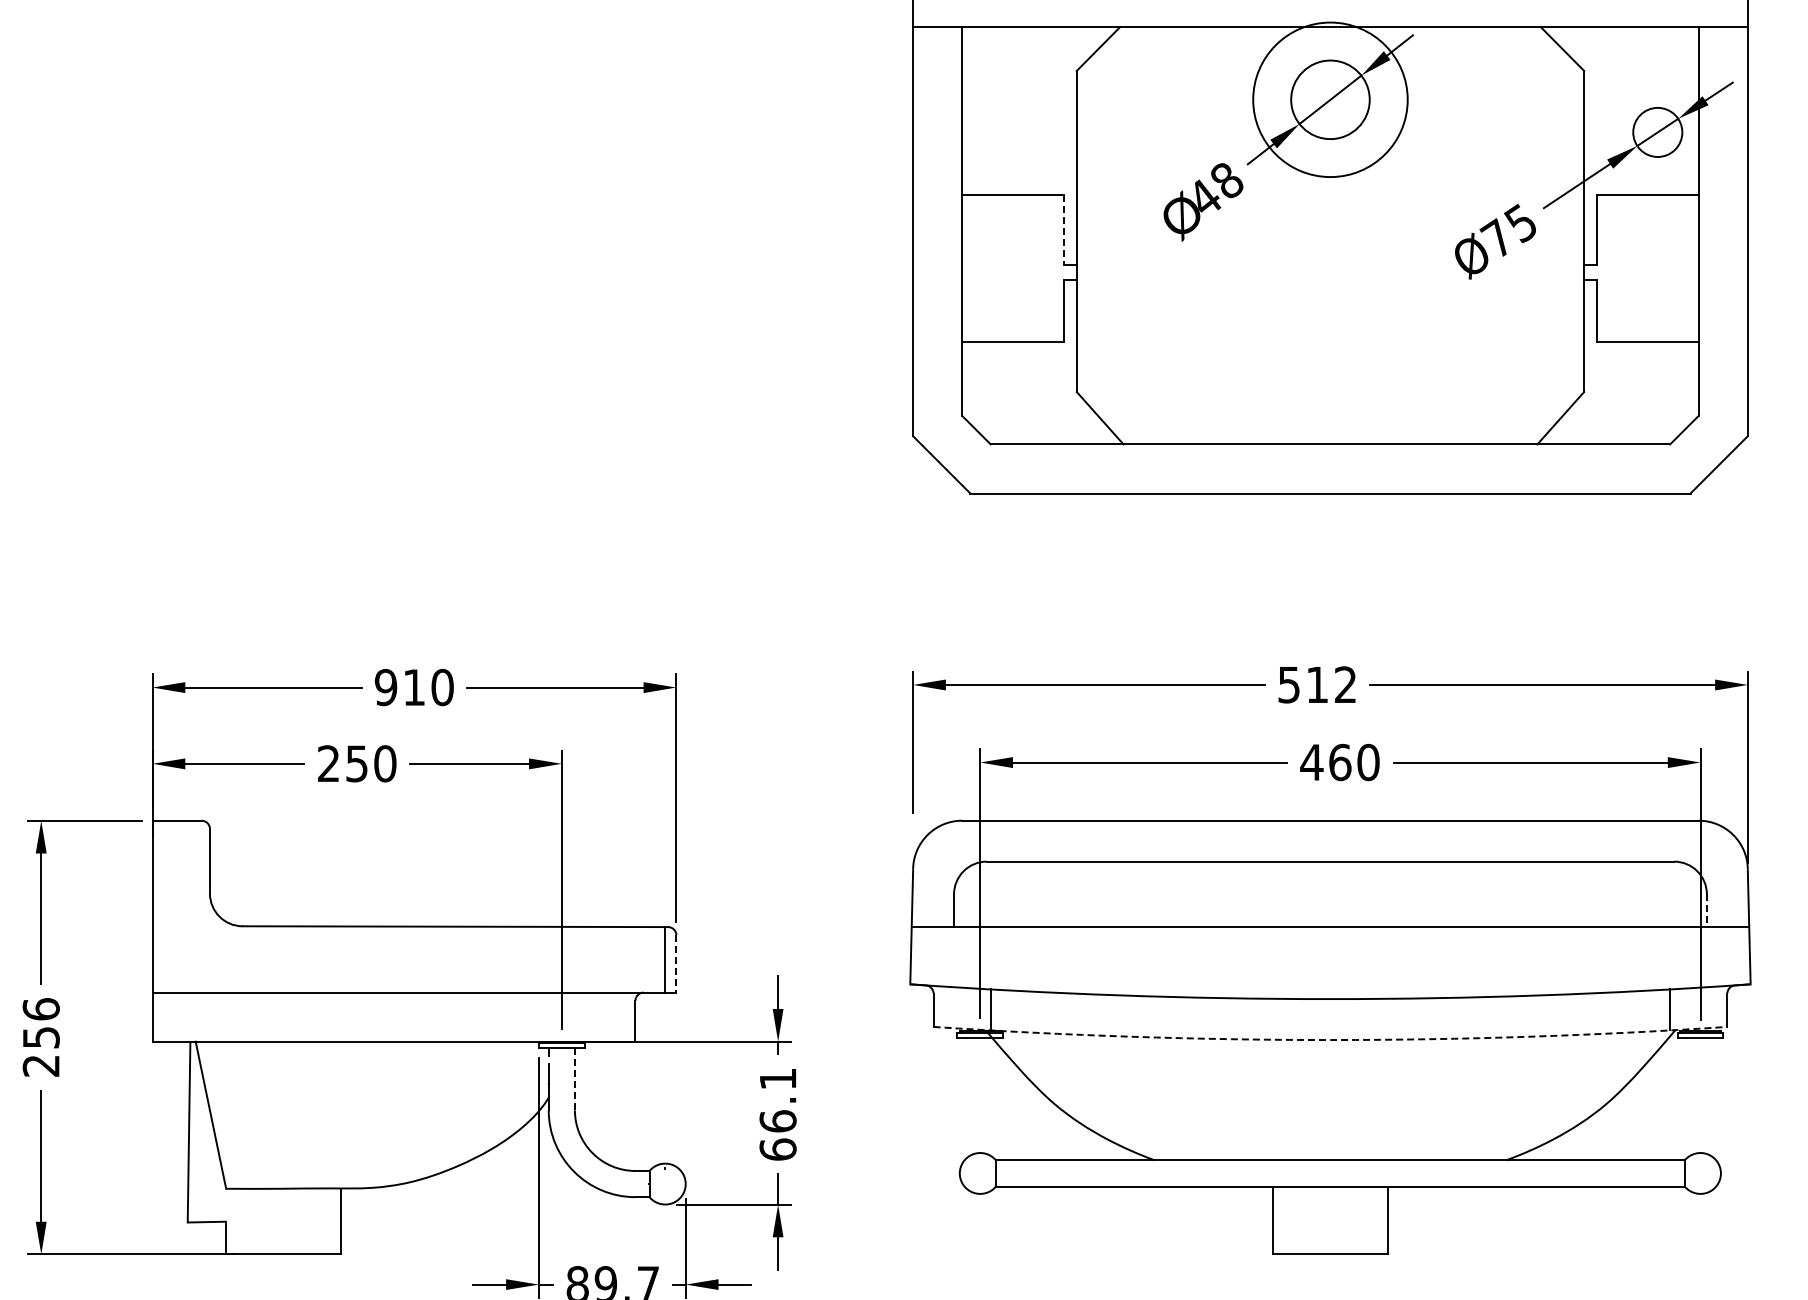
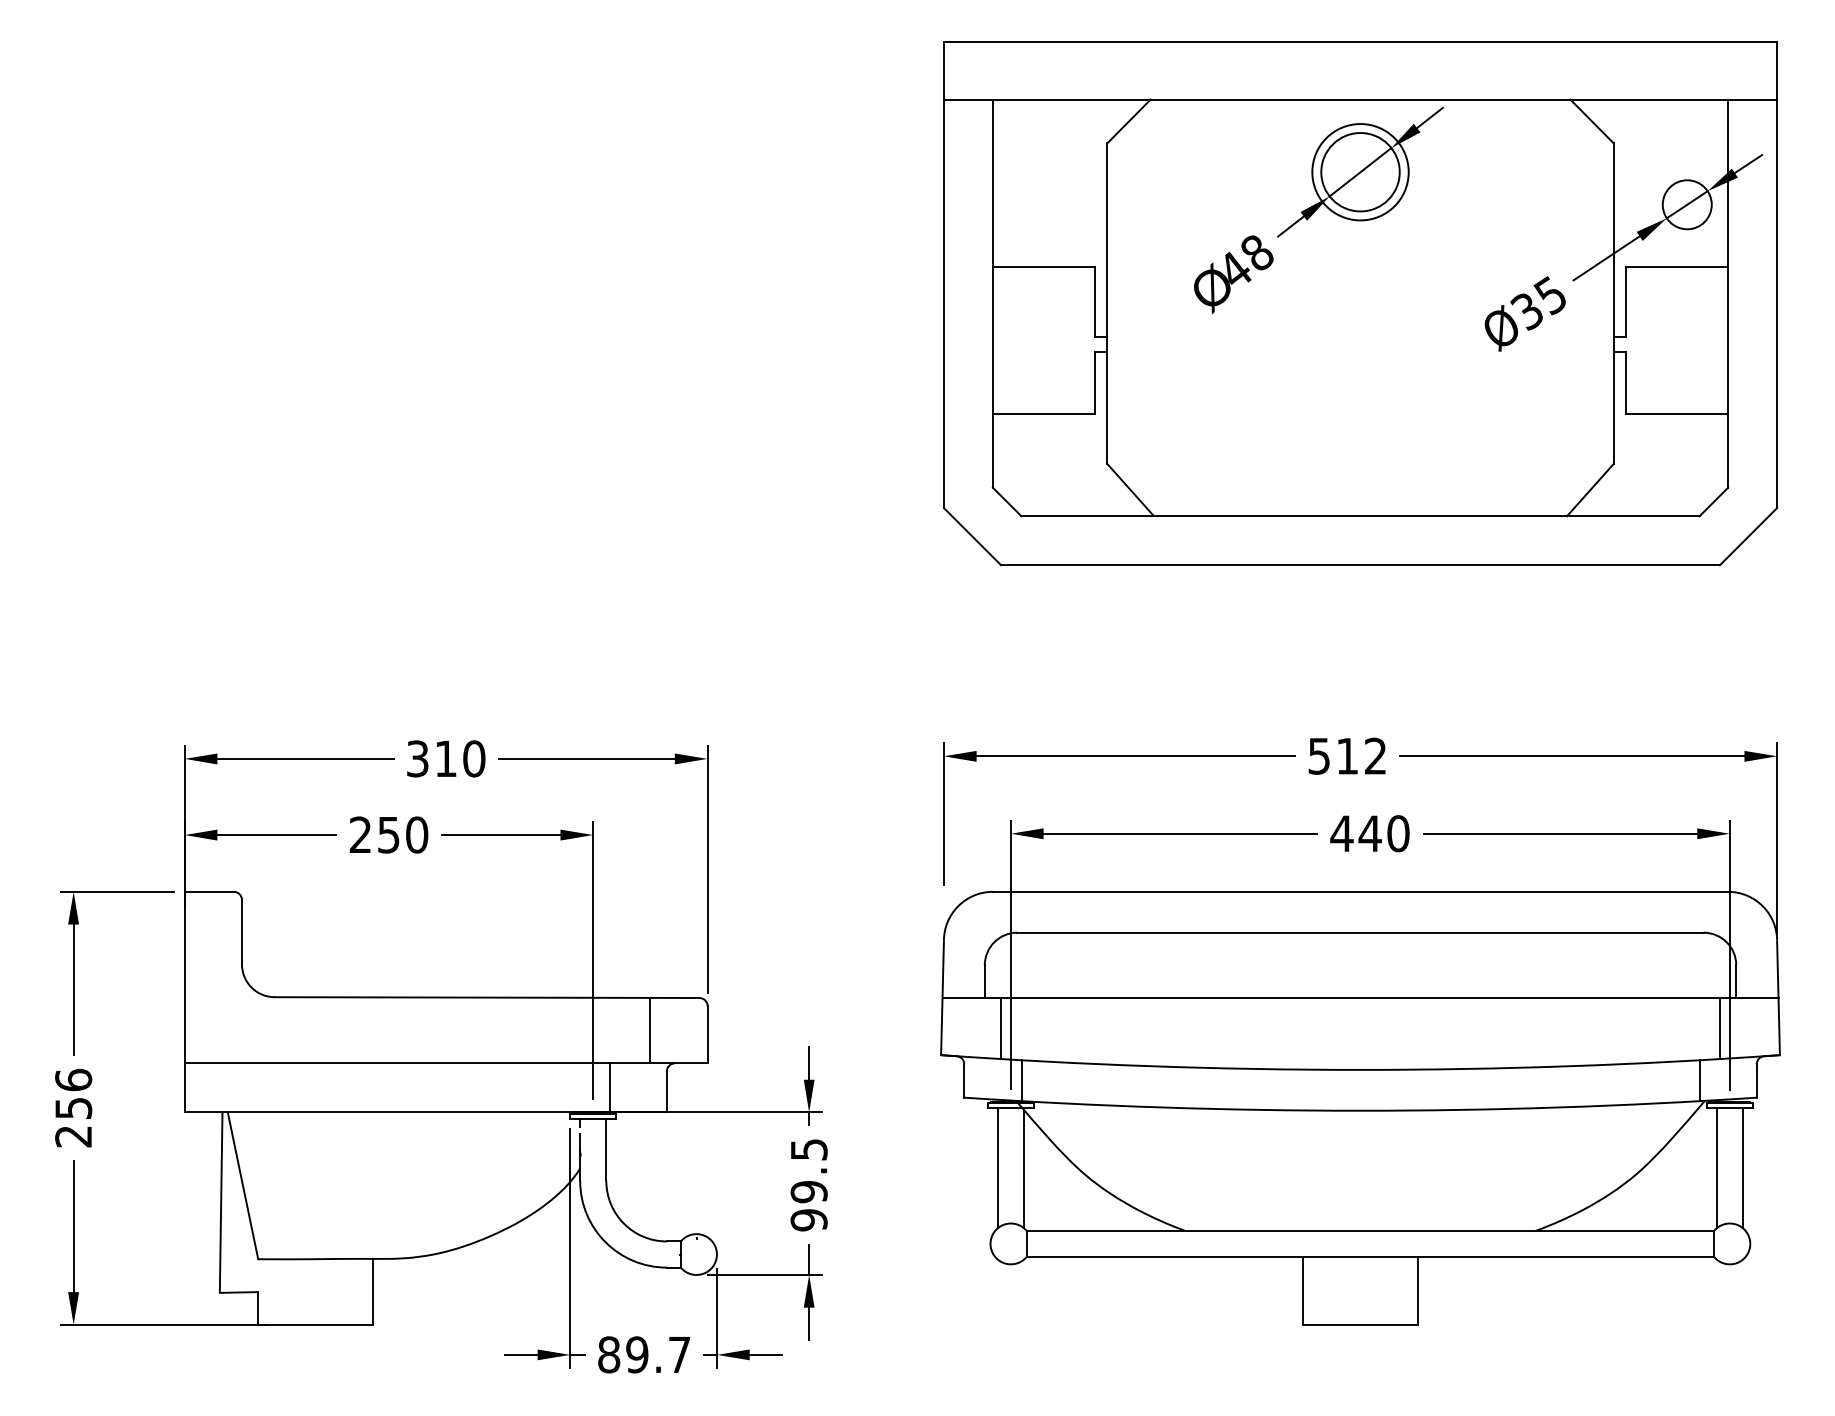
circle: (1330, 100) -> (1360, 172), size x0.62
line: (1063, 229) -> (1094, 301), dashed -> solid
text: (1495, 238) -> (1525, 310), Ø75 -> Ø35
text: (385, 687) -> (417, 758), 910 -> 310
text: (1339, 762) -> (1369, 833), 460 -> 440
line: (1707, 911) -> (1736, 982), dashed -> solid
line: (970, 957) -> (1001, 1028), added
line: (1690, 957) -> (1719, 1028), added
line: (665, 959) -> (650, 1030), moved
line: (676, 963) -> (707, 1034), dashed -> solid
line: (578, 1016) -> (609, 1087), added
arc: (1330, 1039) -> (1360, 1110), dashed -> solid
line: (575, 1079) -> (606, 1150), dashed -> solid
line: (966, 1097) -> (997, 1168), added
line: (993, 1097) -> (1024, 1168), added
line: (1687, 1097) -> (1716, 1168), added
line: (1713, 1097) -> (1742, 1168), added
text: (777, 1114) -> (808, 1185), 66.1 -> 99.5

